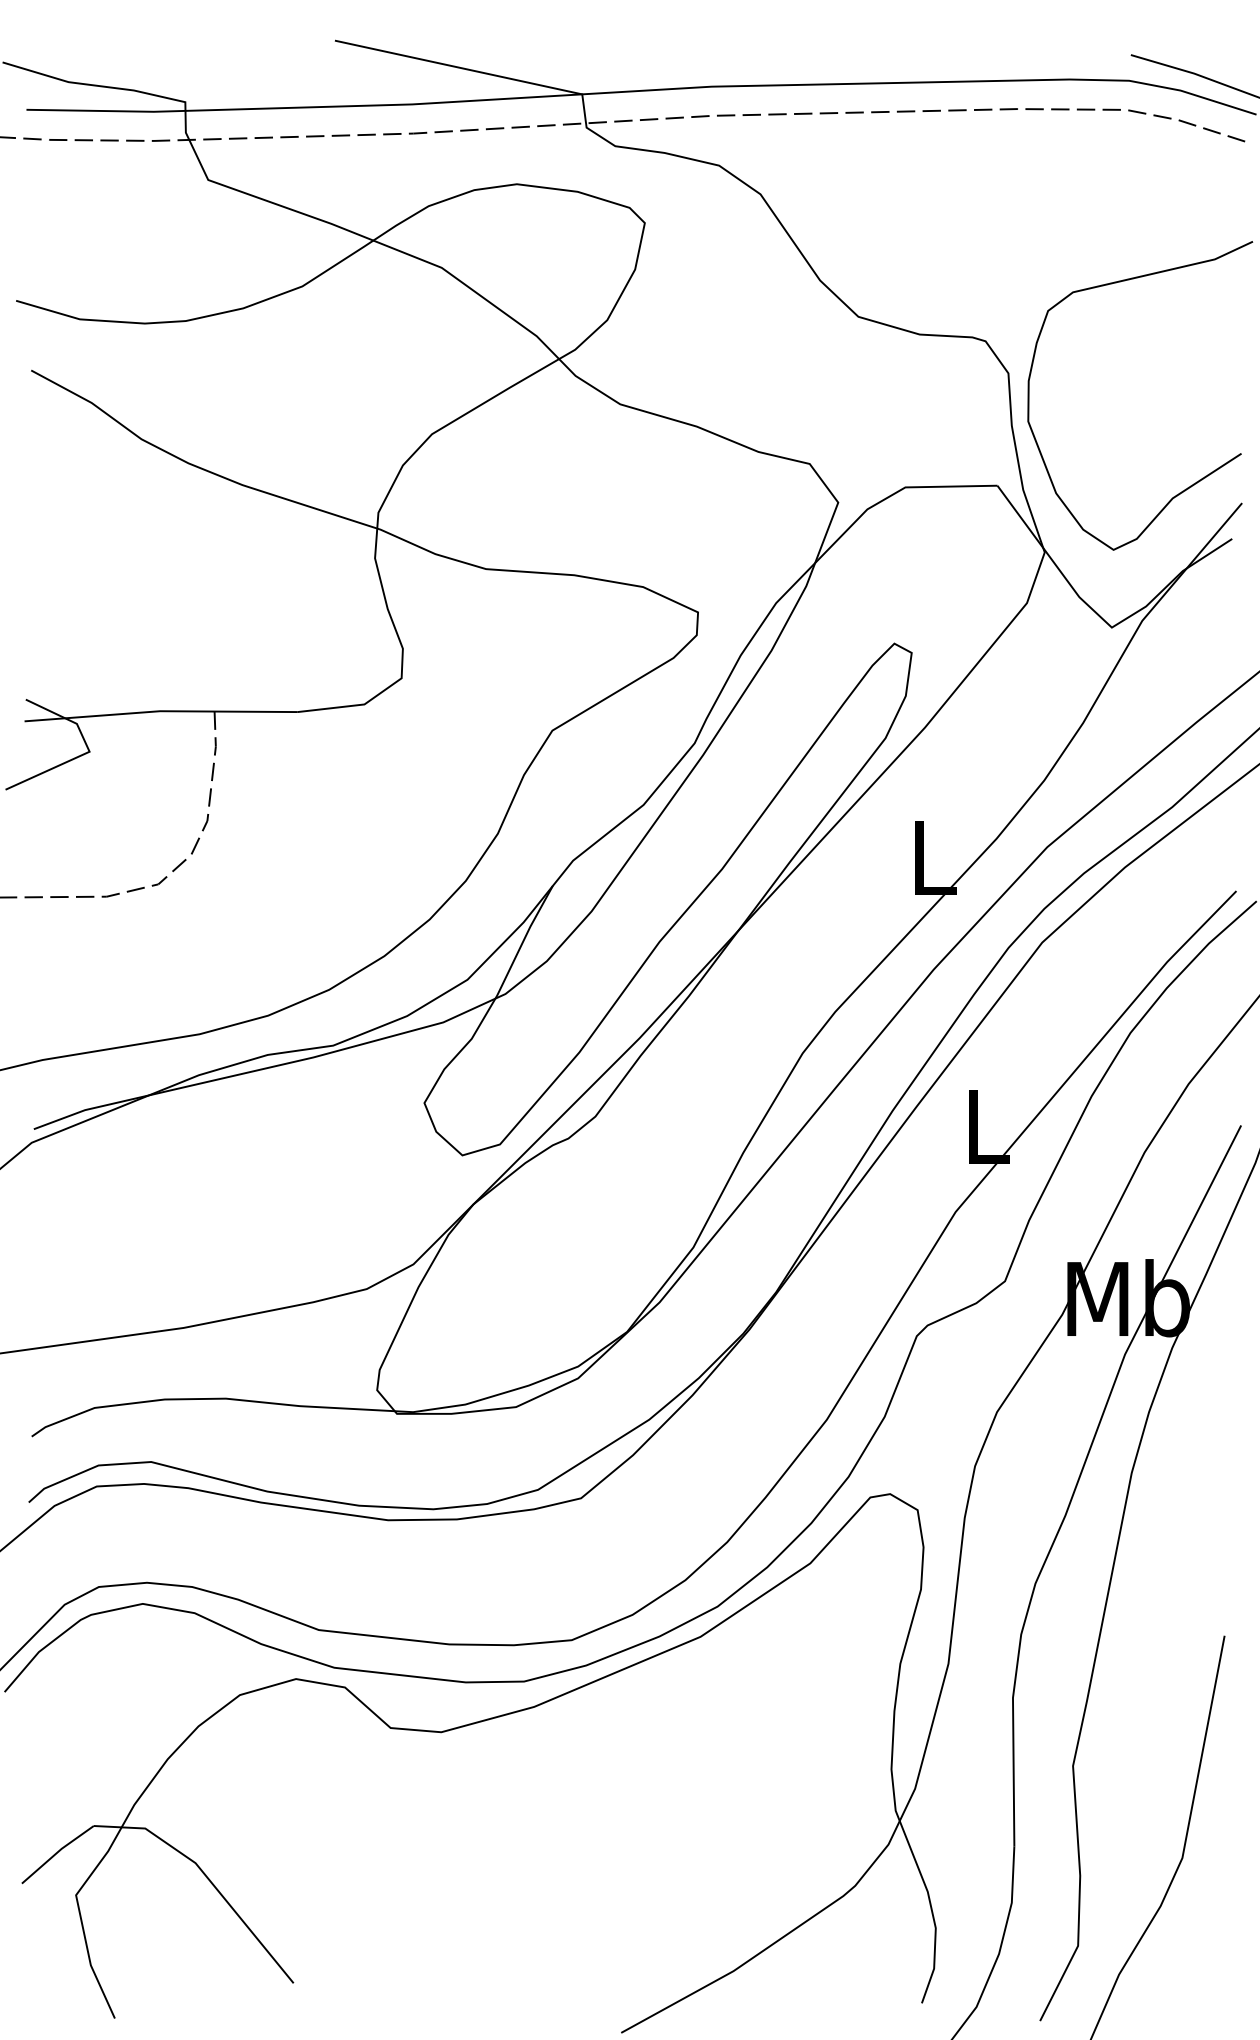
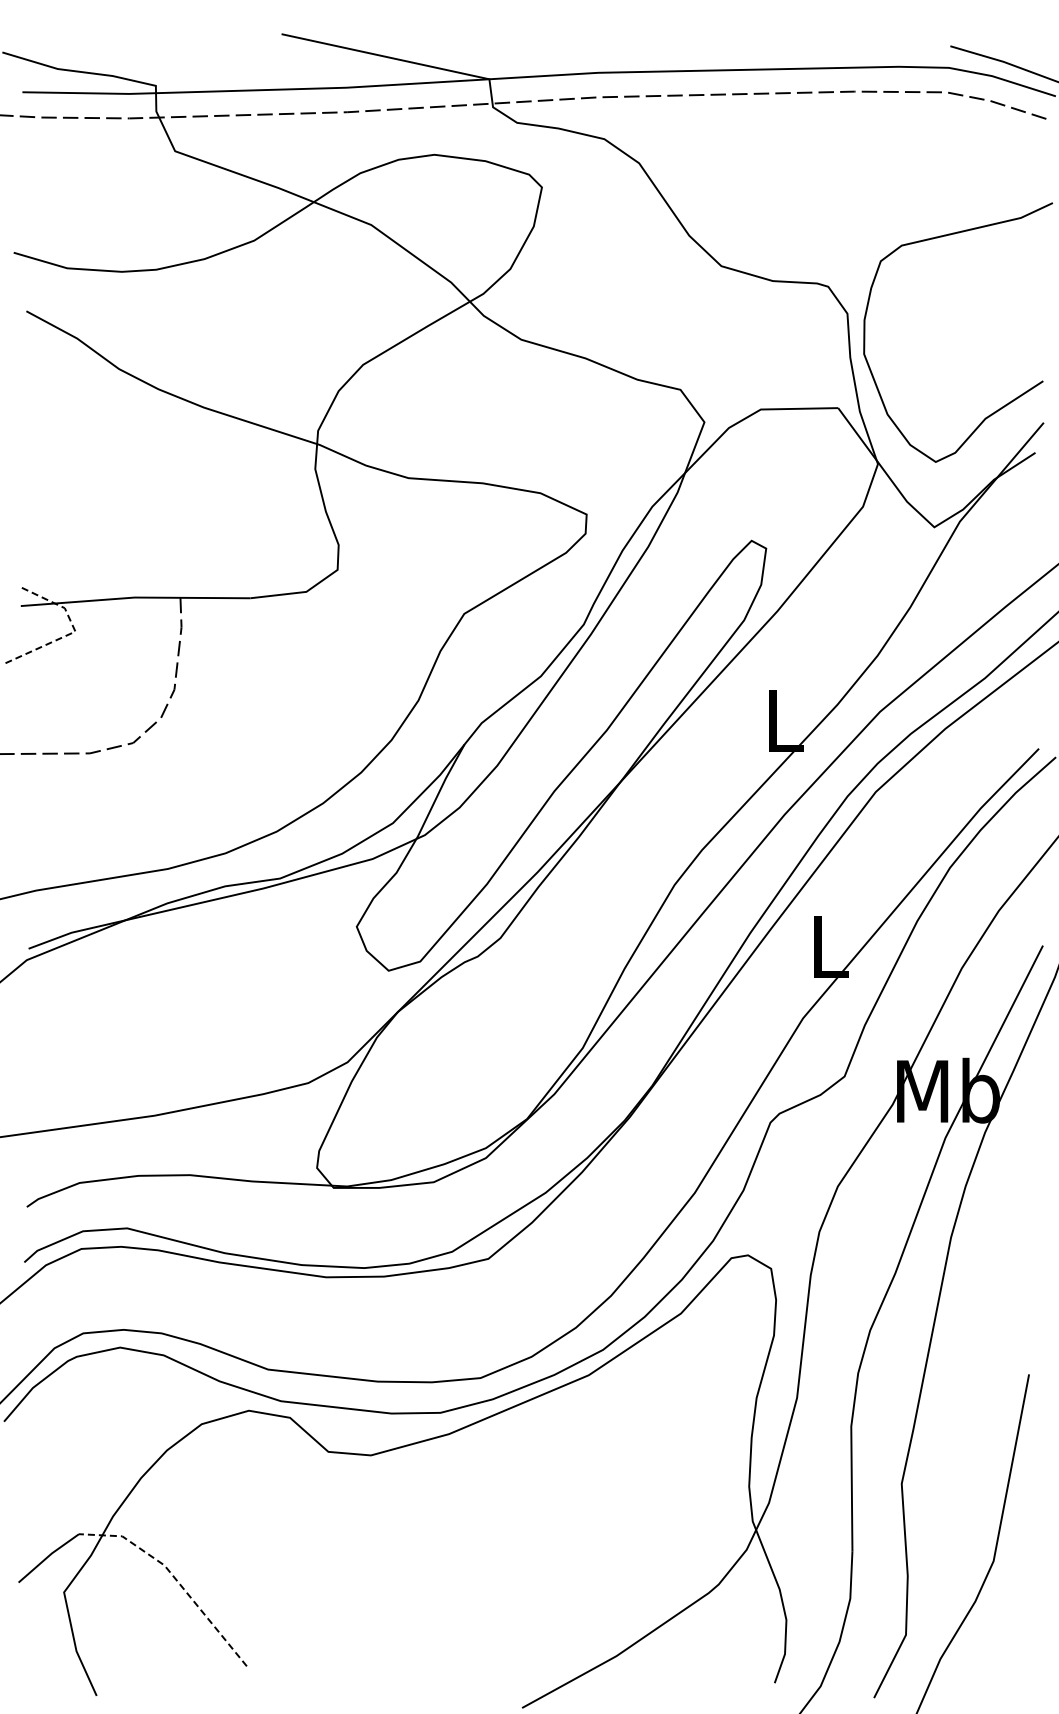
line: (88, 752) -> (74, 632), solid -> dashed
line: (207, 1877) -> (174, 1577), solid -> dashed

